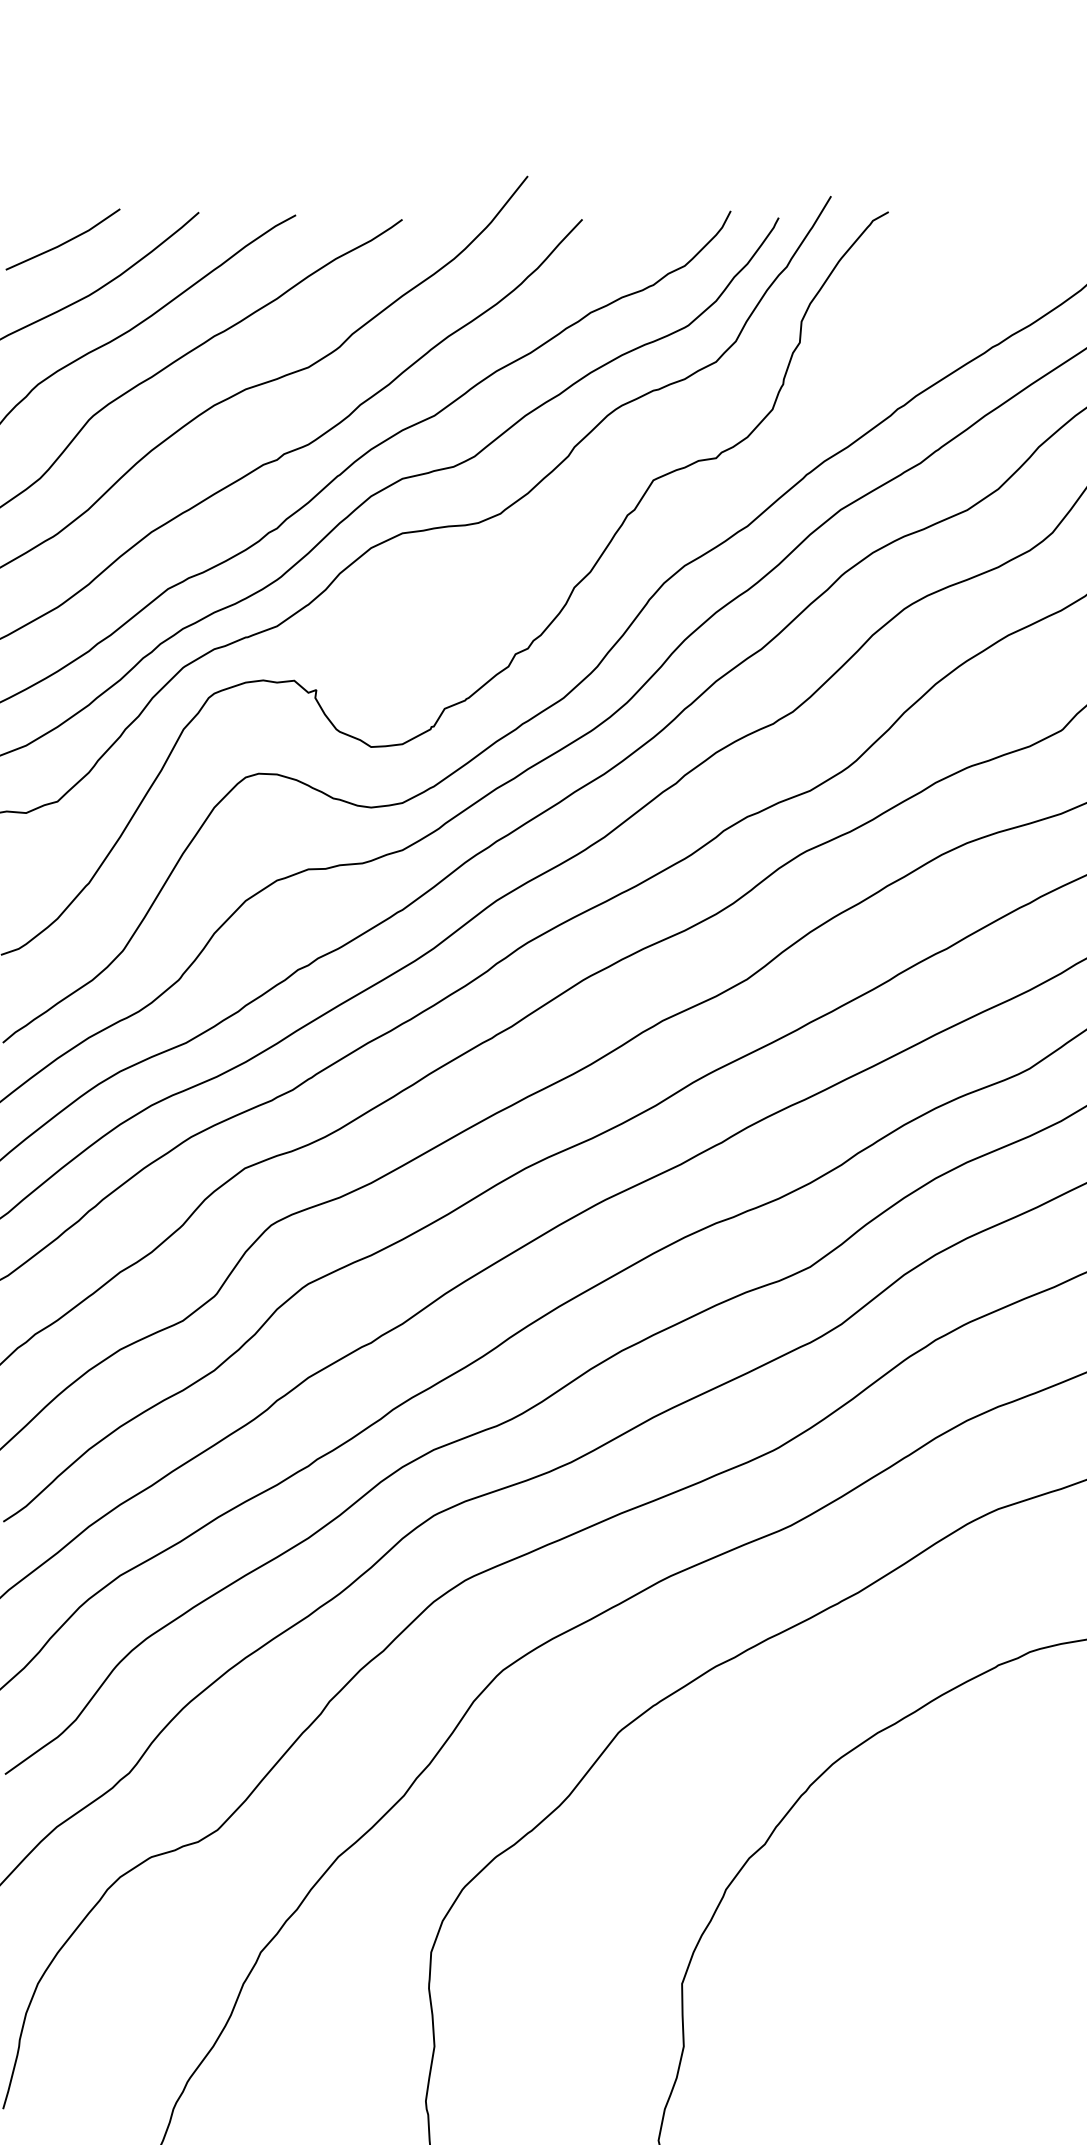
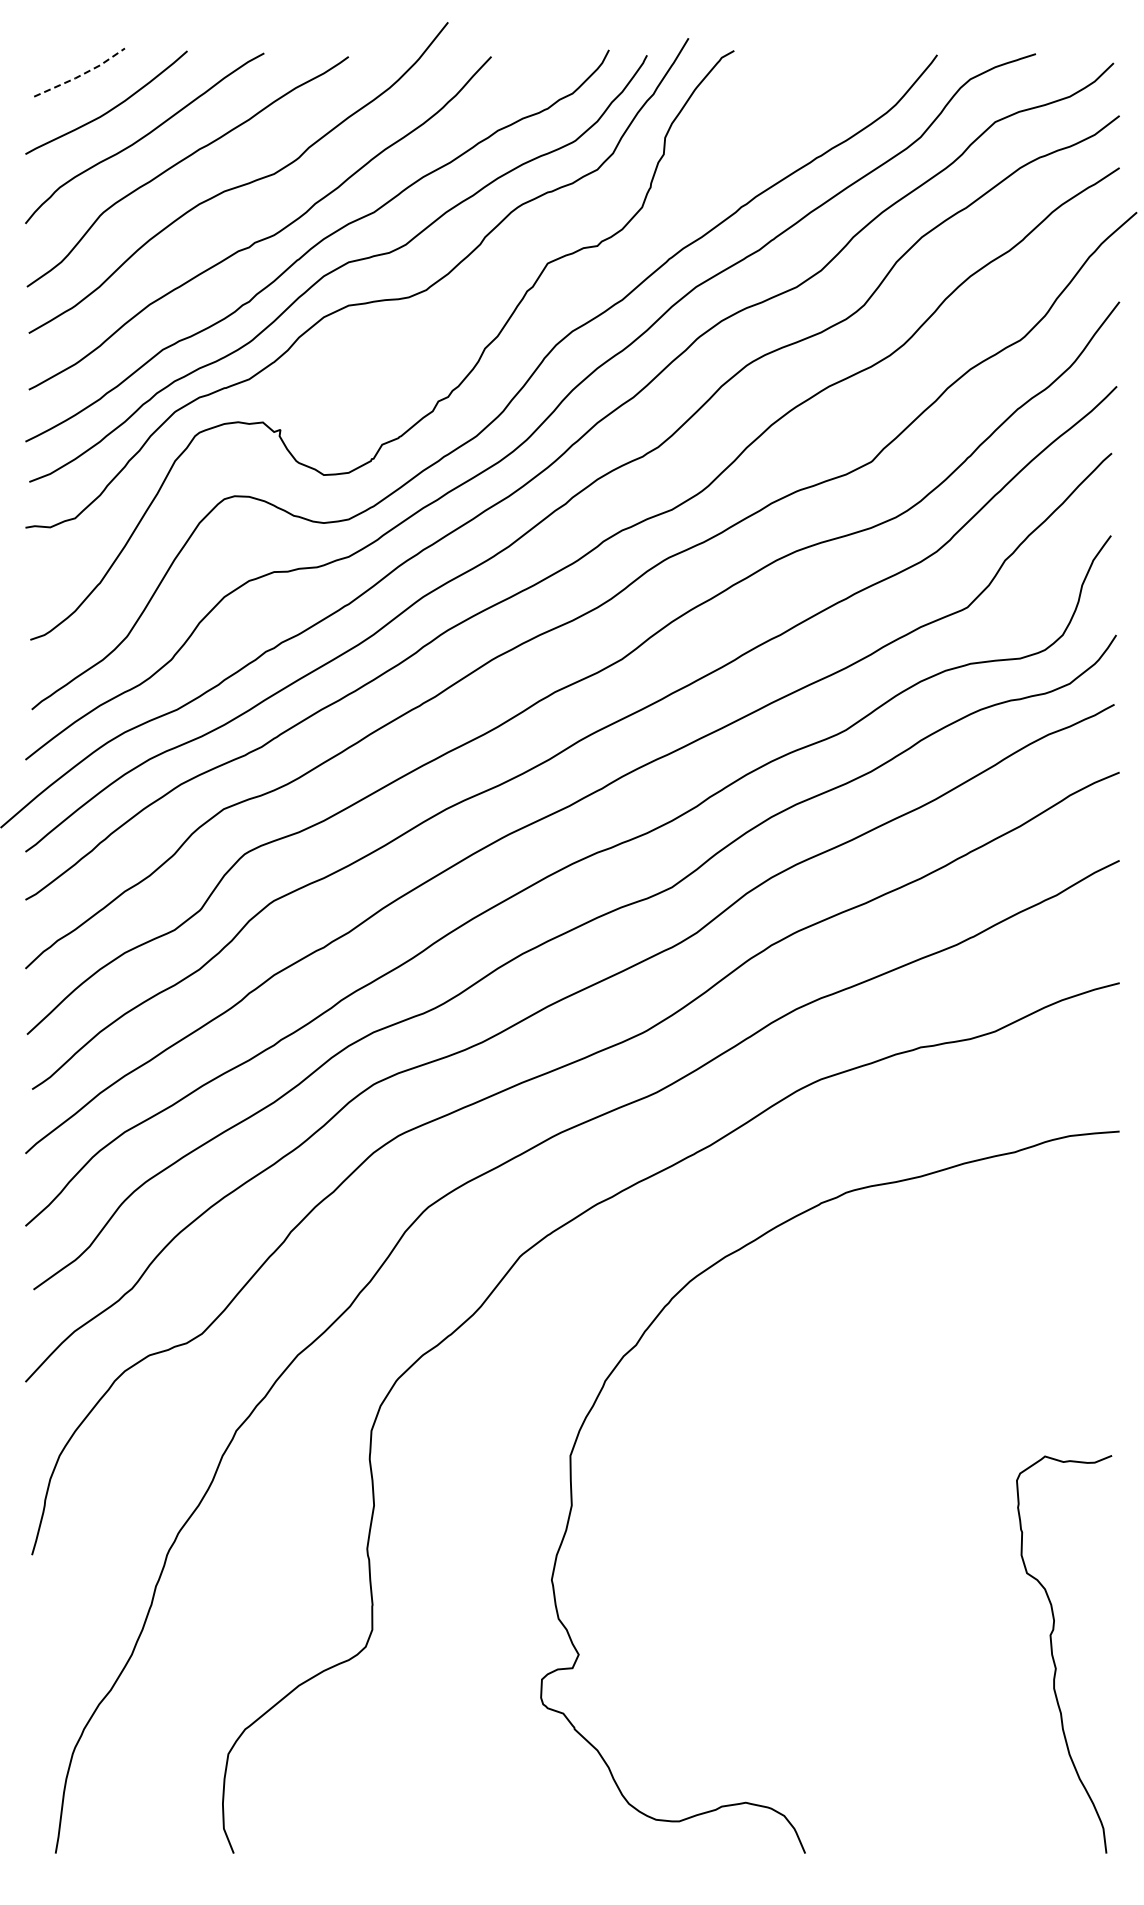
line: (66, 241) -> (82, 74), solid -> dashed

